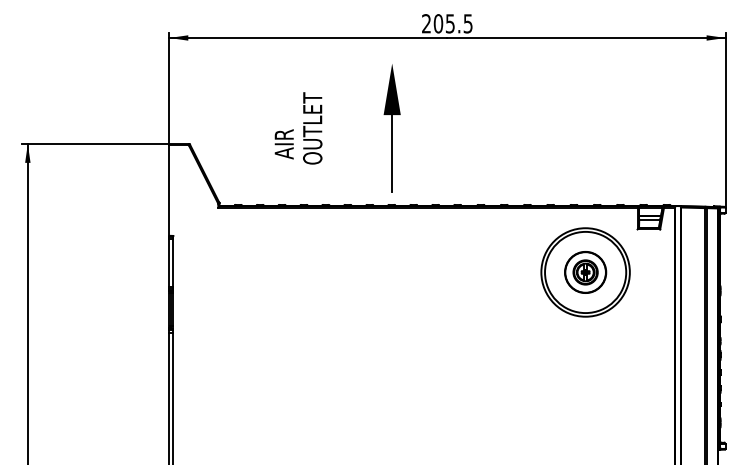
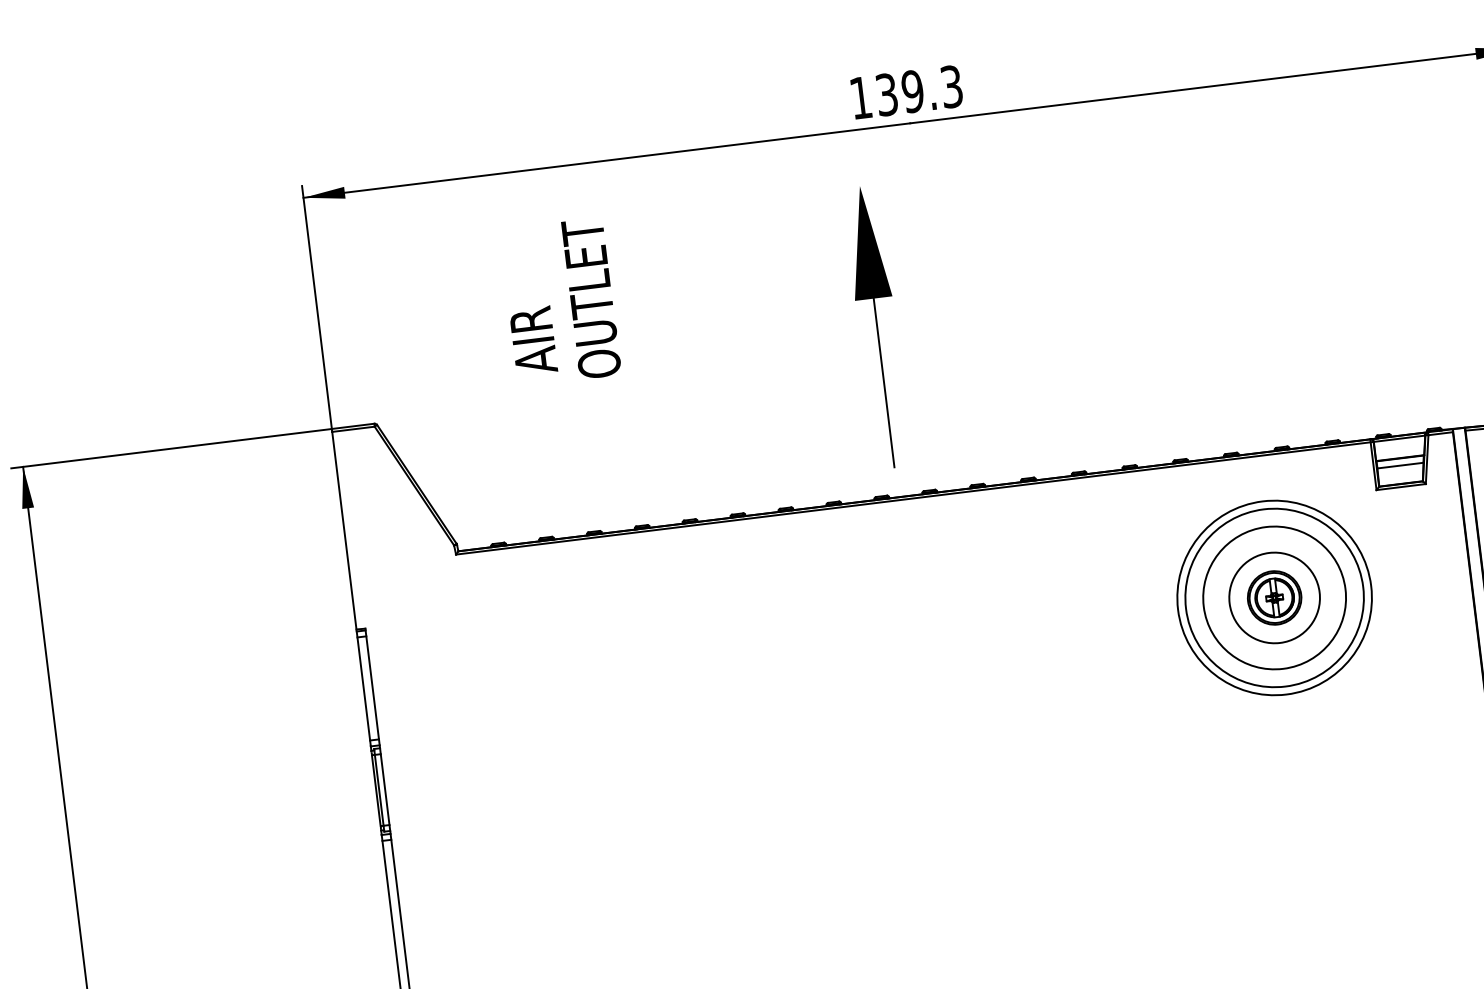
text: (447, 23) -> (906, 91), 205.5 -> 139.3
text: (298, 128) -> (560, 302), moved
part: (391, 128) -> (875, 328), moved
circle: (585, 272) -> (1274, 598), size x1.6

